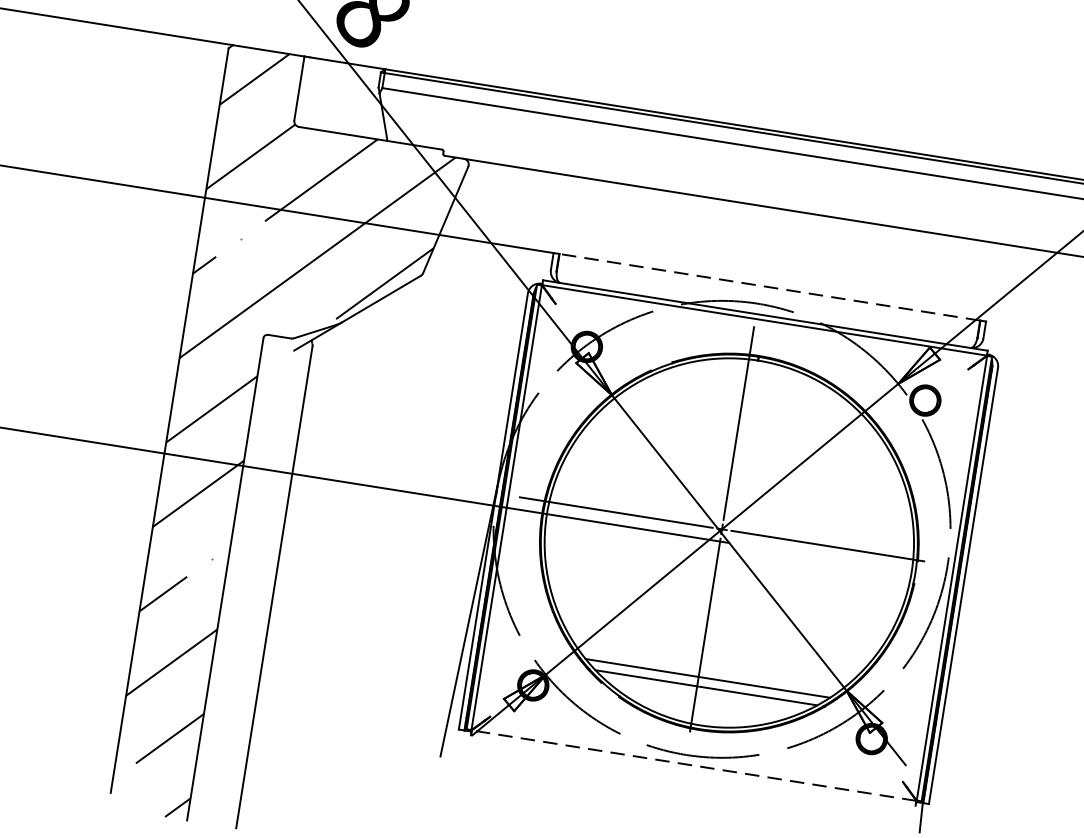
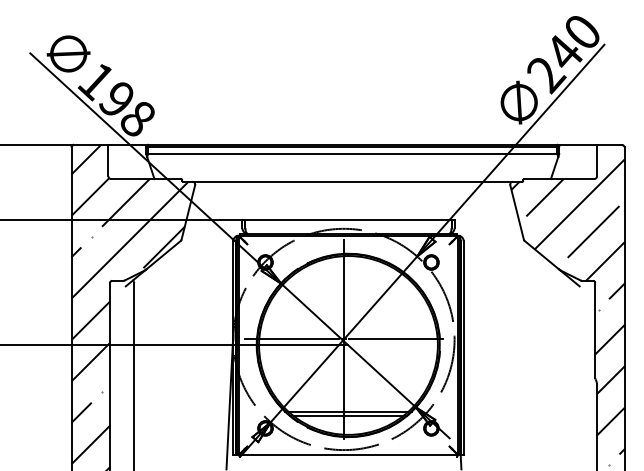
line: (767, 287) -> (347, 220), dashed -> solid
line: (694, 765) -> (348, 454), dashed -> solid

